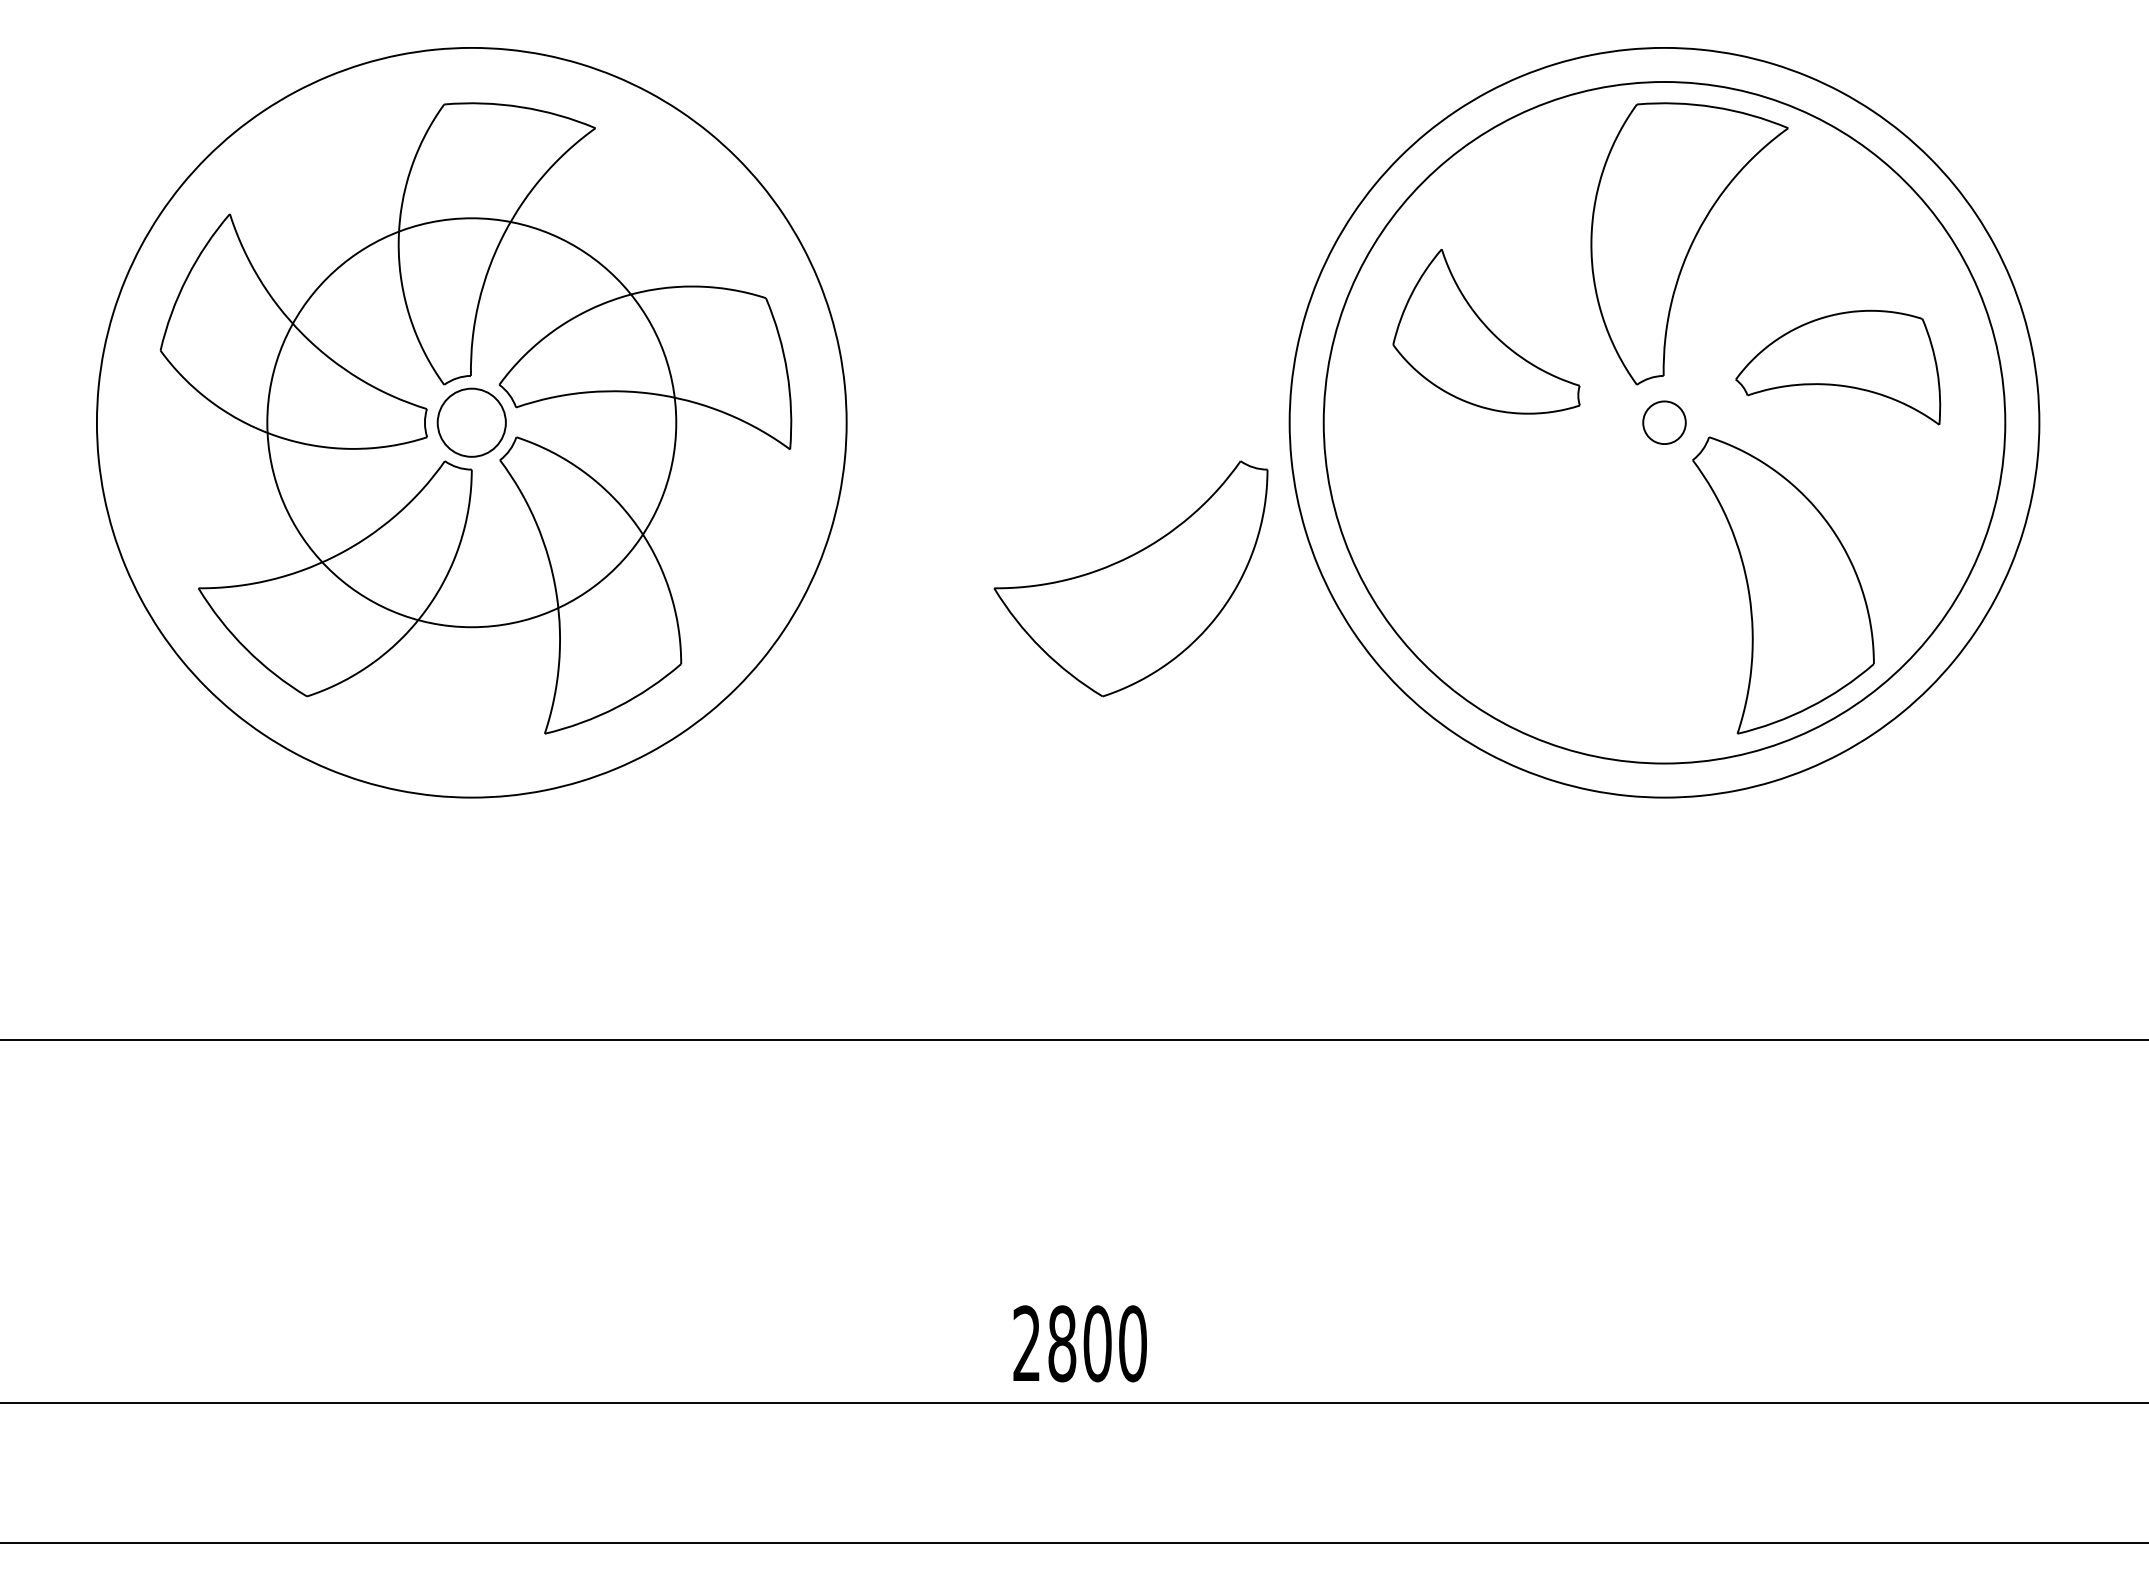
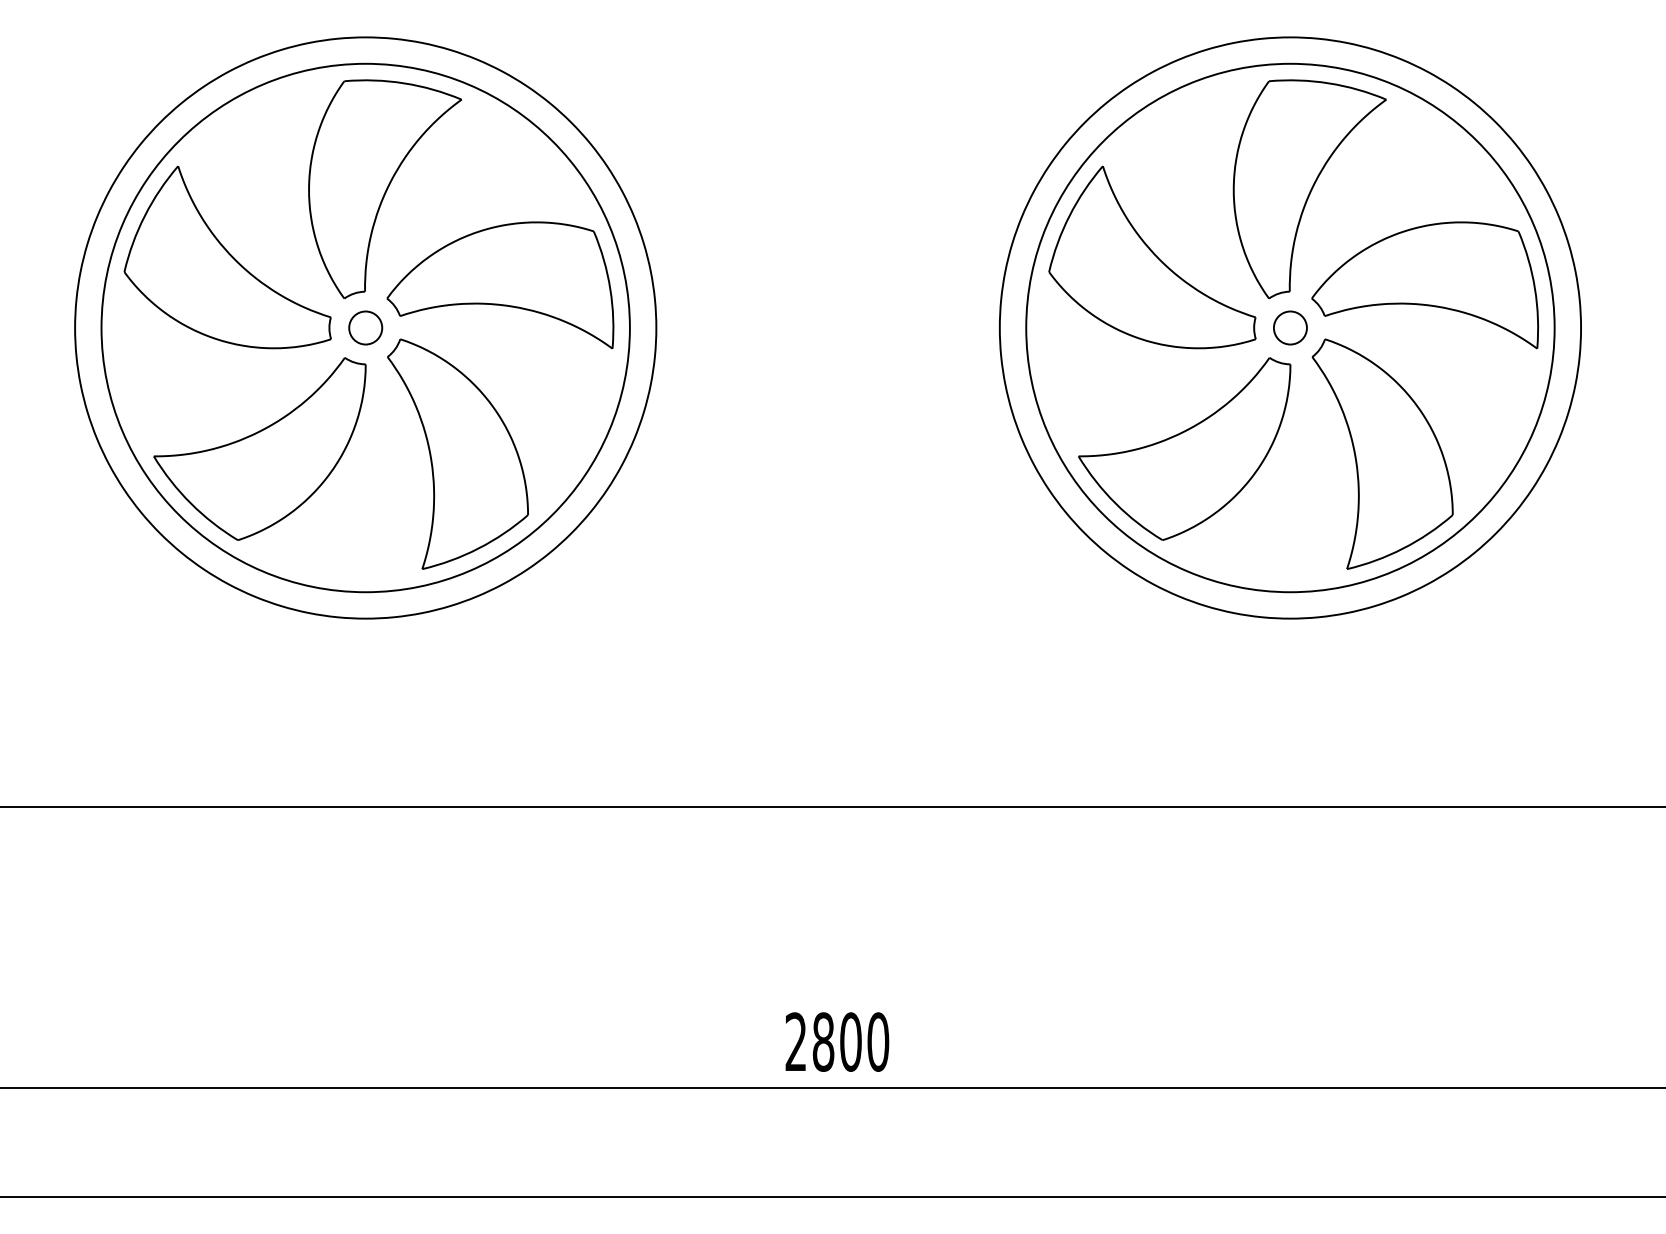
part: (1486, 331) -> (1152, 257), size x1.43
part: (1837, 367) -> (1424, 285), size x1.43
circle: (471, 422) -> (365, 327), size x0.62
circle: (471, 422) -> (365, 327), size x1.67
part: (1130, 578) -> (1184, 448), moved

